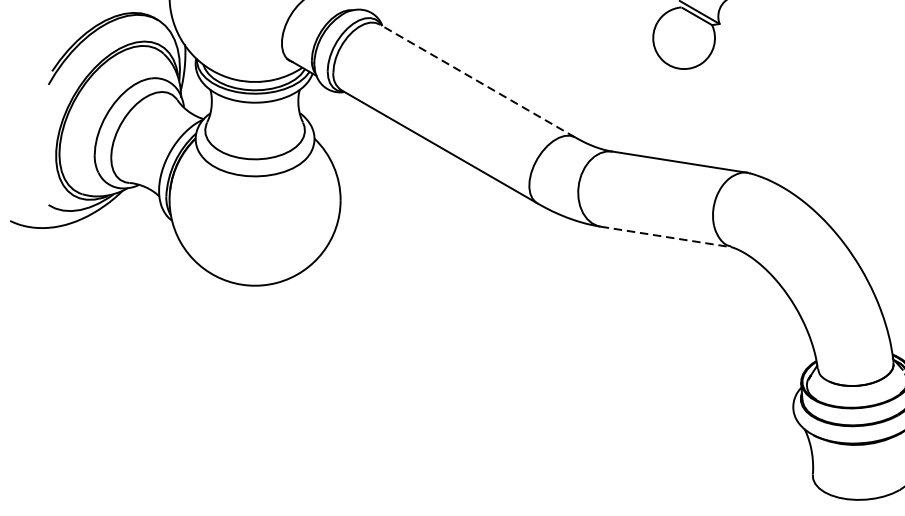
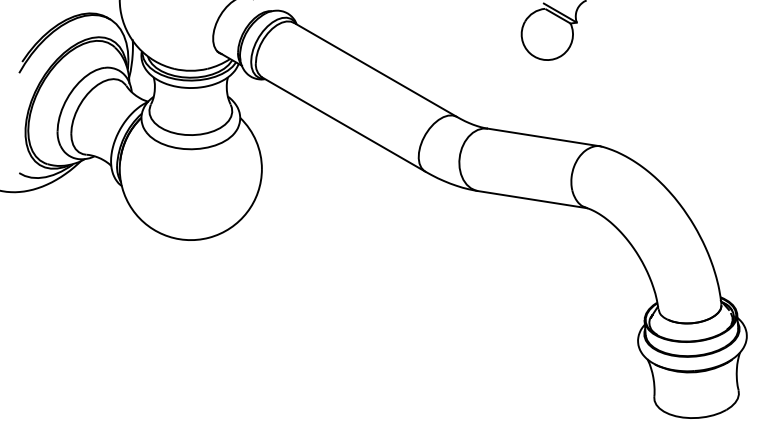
line: (477, 80) -> (375, 69), dashed -> solid
line: (667, 236) -> (533, 199), dashed -> solid

